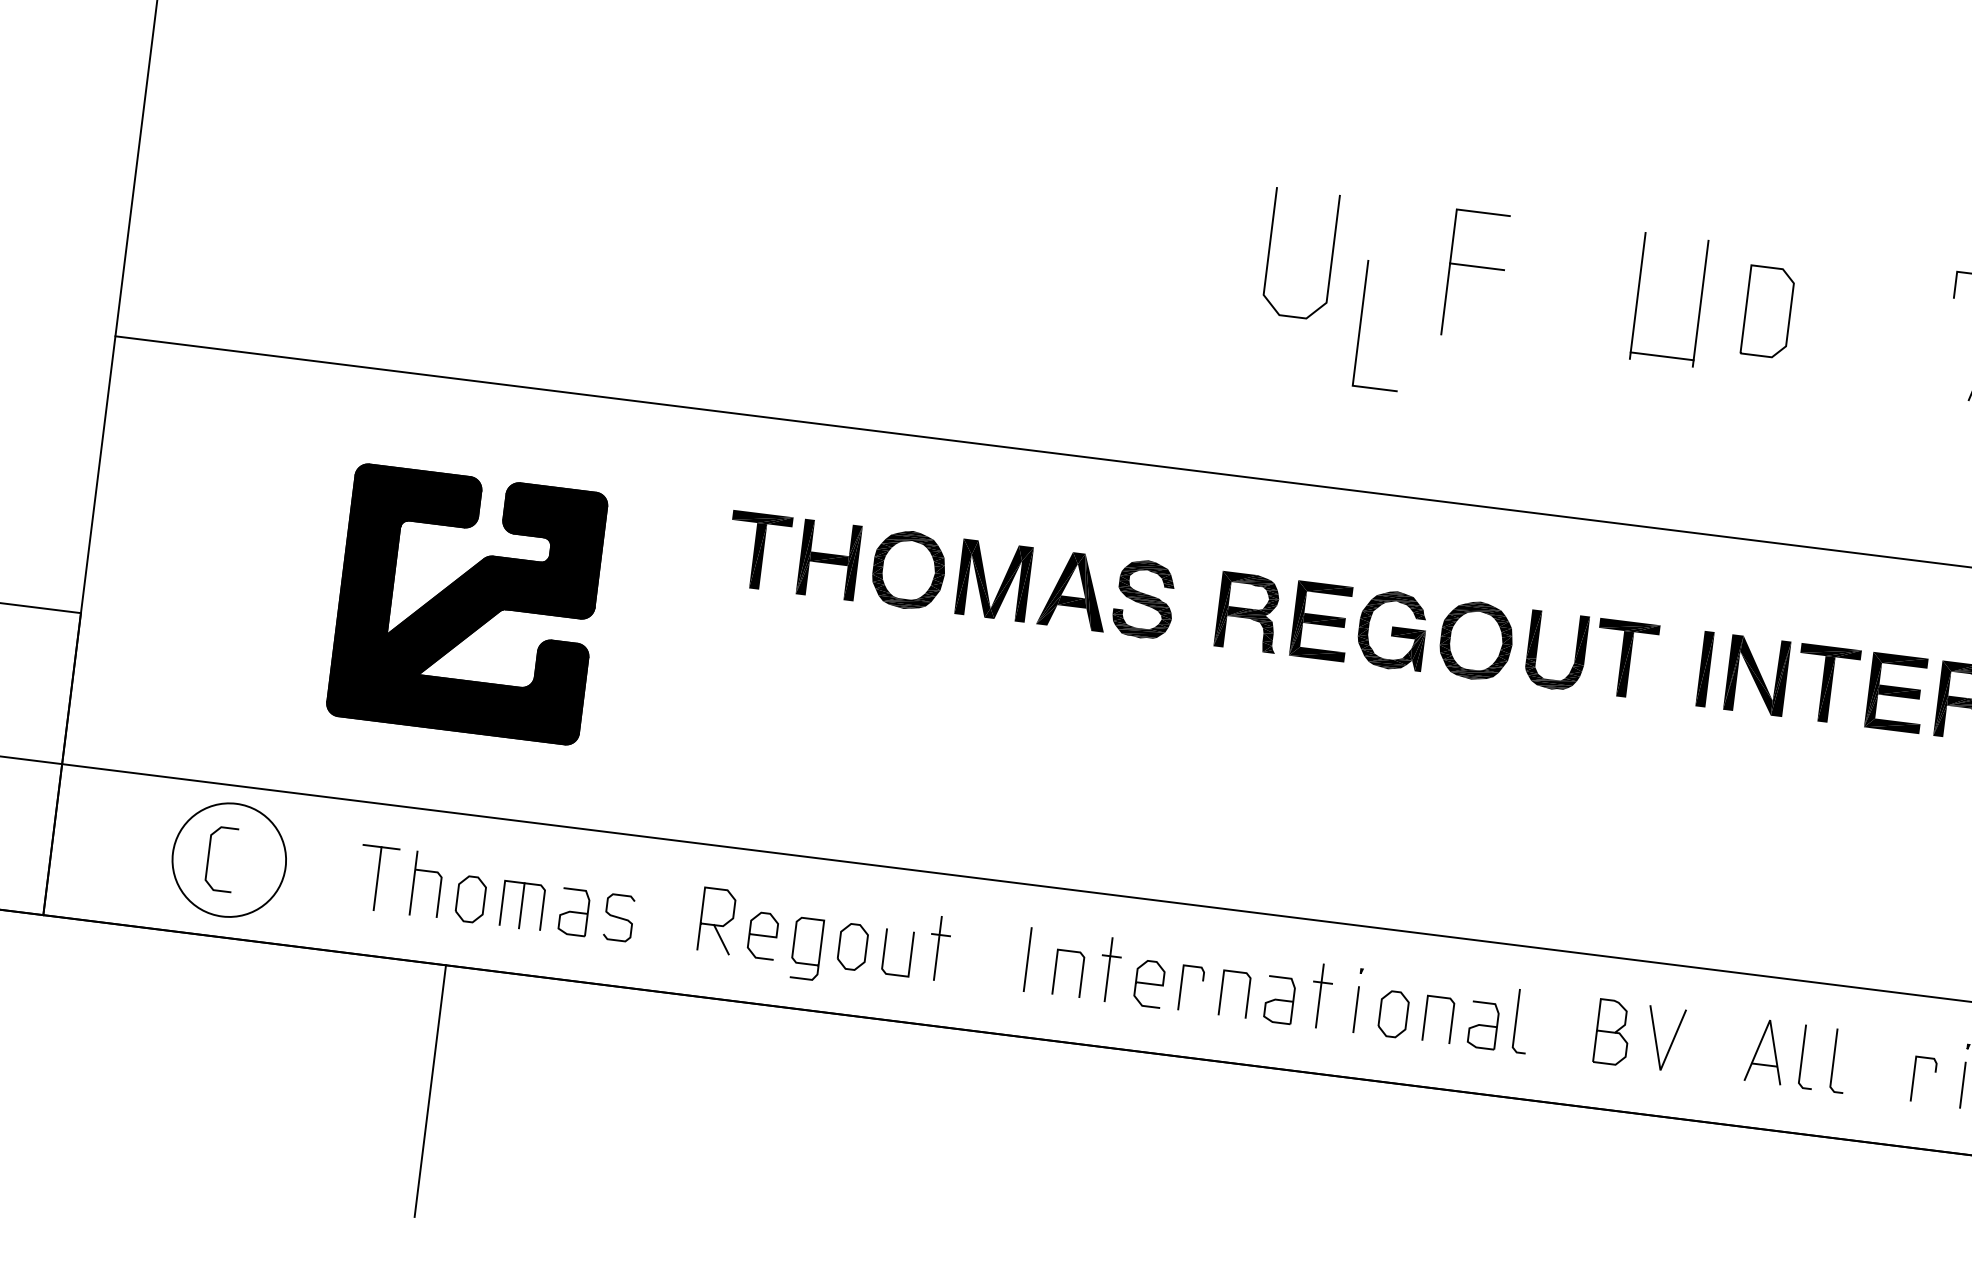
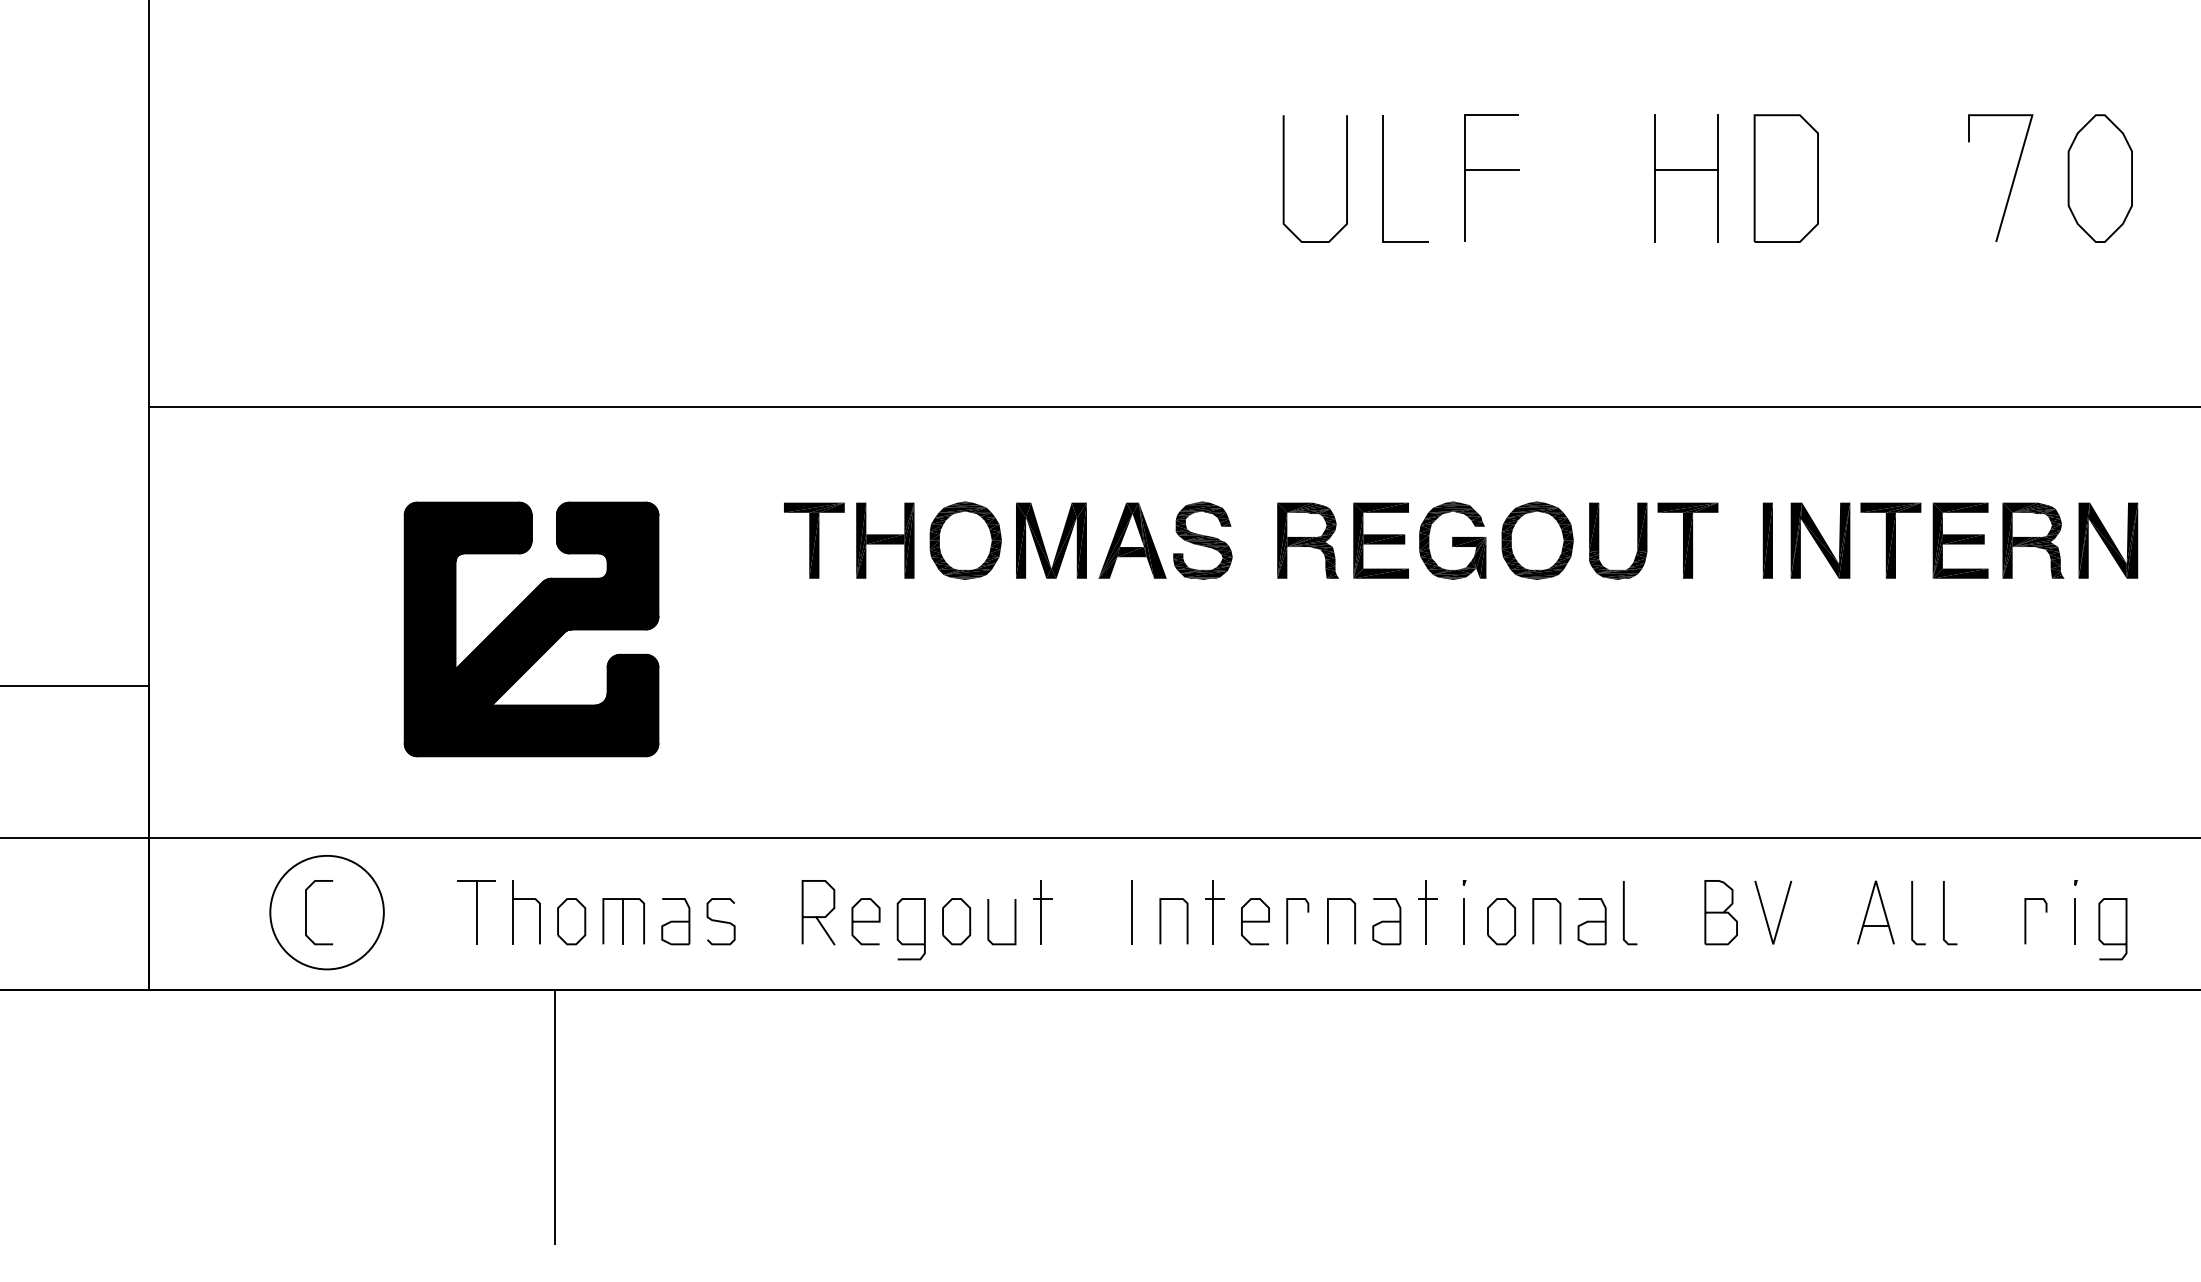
part: (1767, 311) -> (1785, 178), size x1.43
line: (1360, 322) -> (1383, 178), moved
line: (1661, 356) -> (1686, 169), moved

